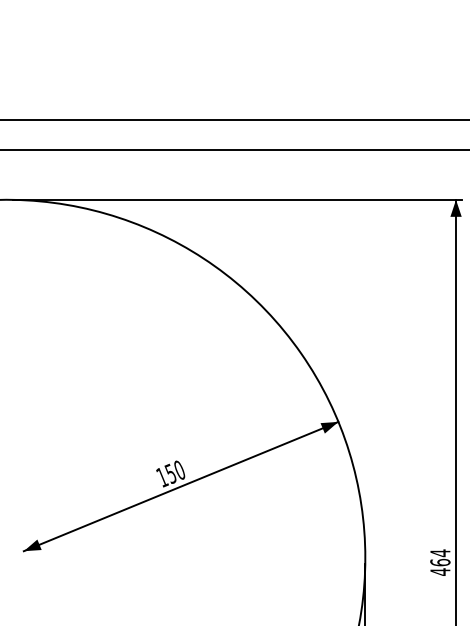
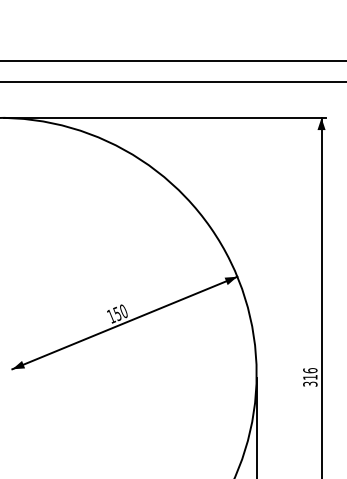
text: (440, 562) -> (310, 377), 464 -> 316

